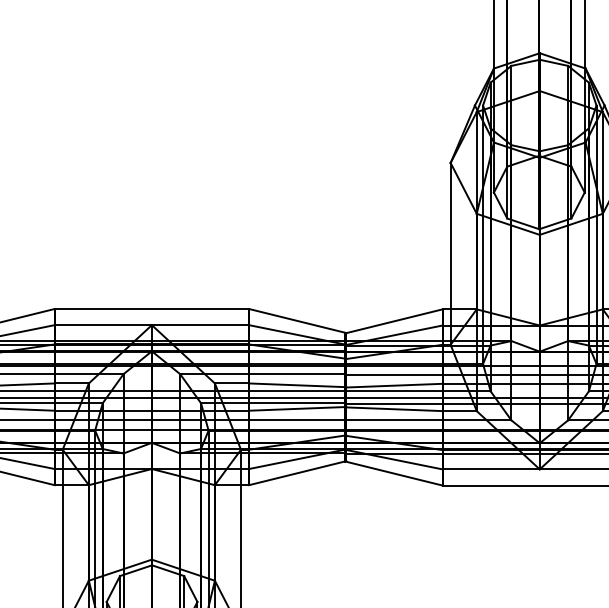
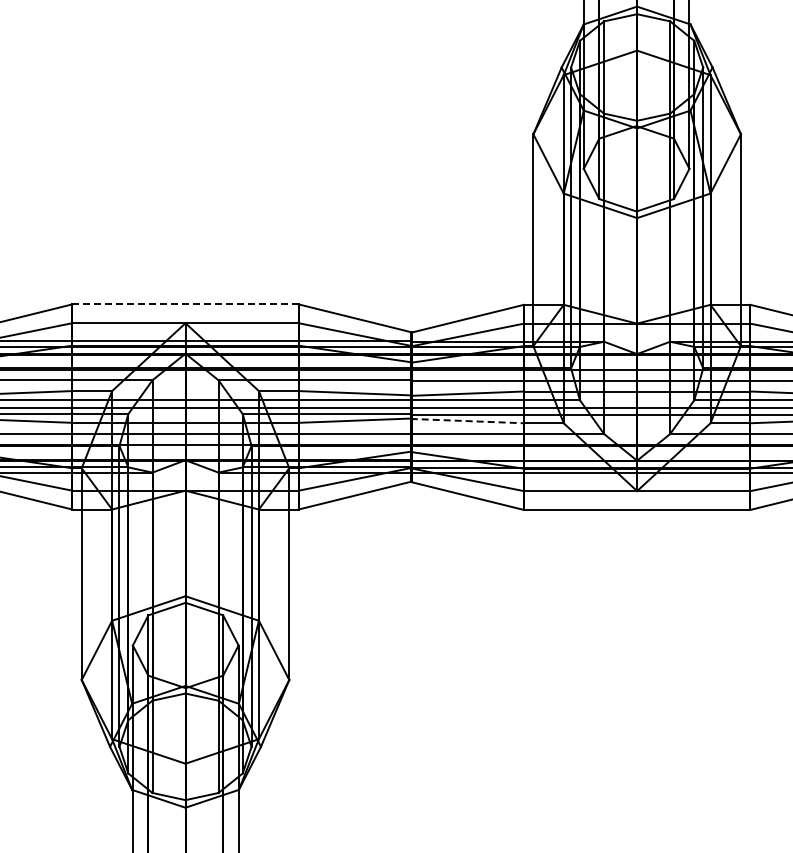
line: (151, 309) -> (185, 304), solid -> dashed
line: (394, 409) -> (467, 421), solid -> dashed

